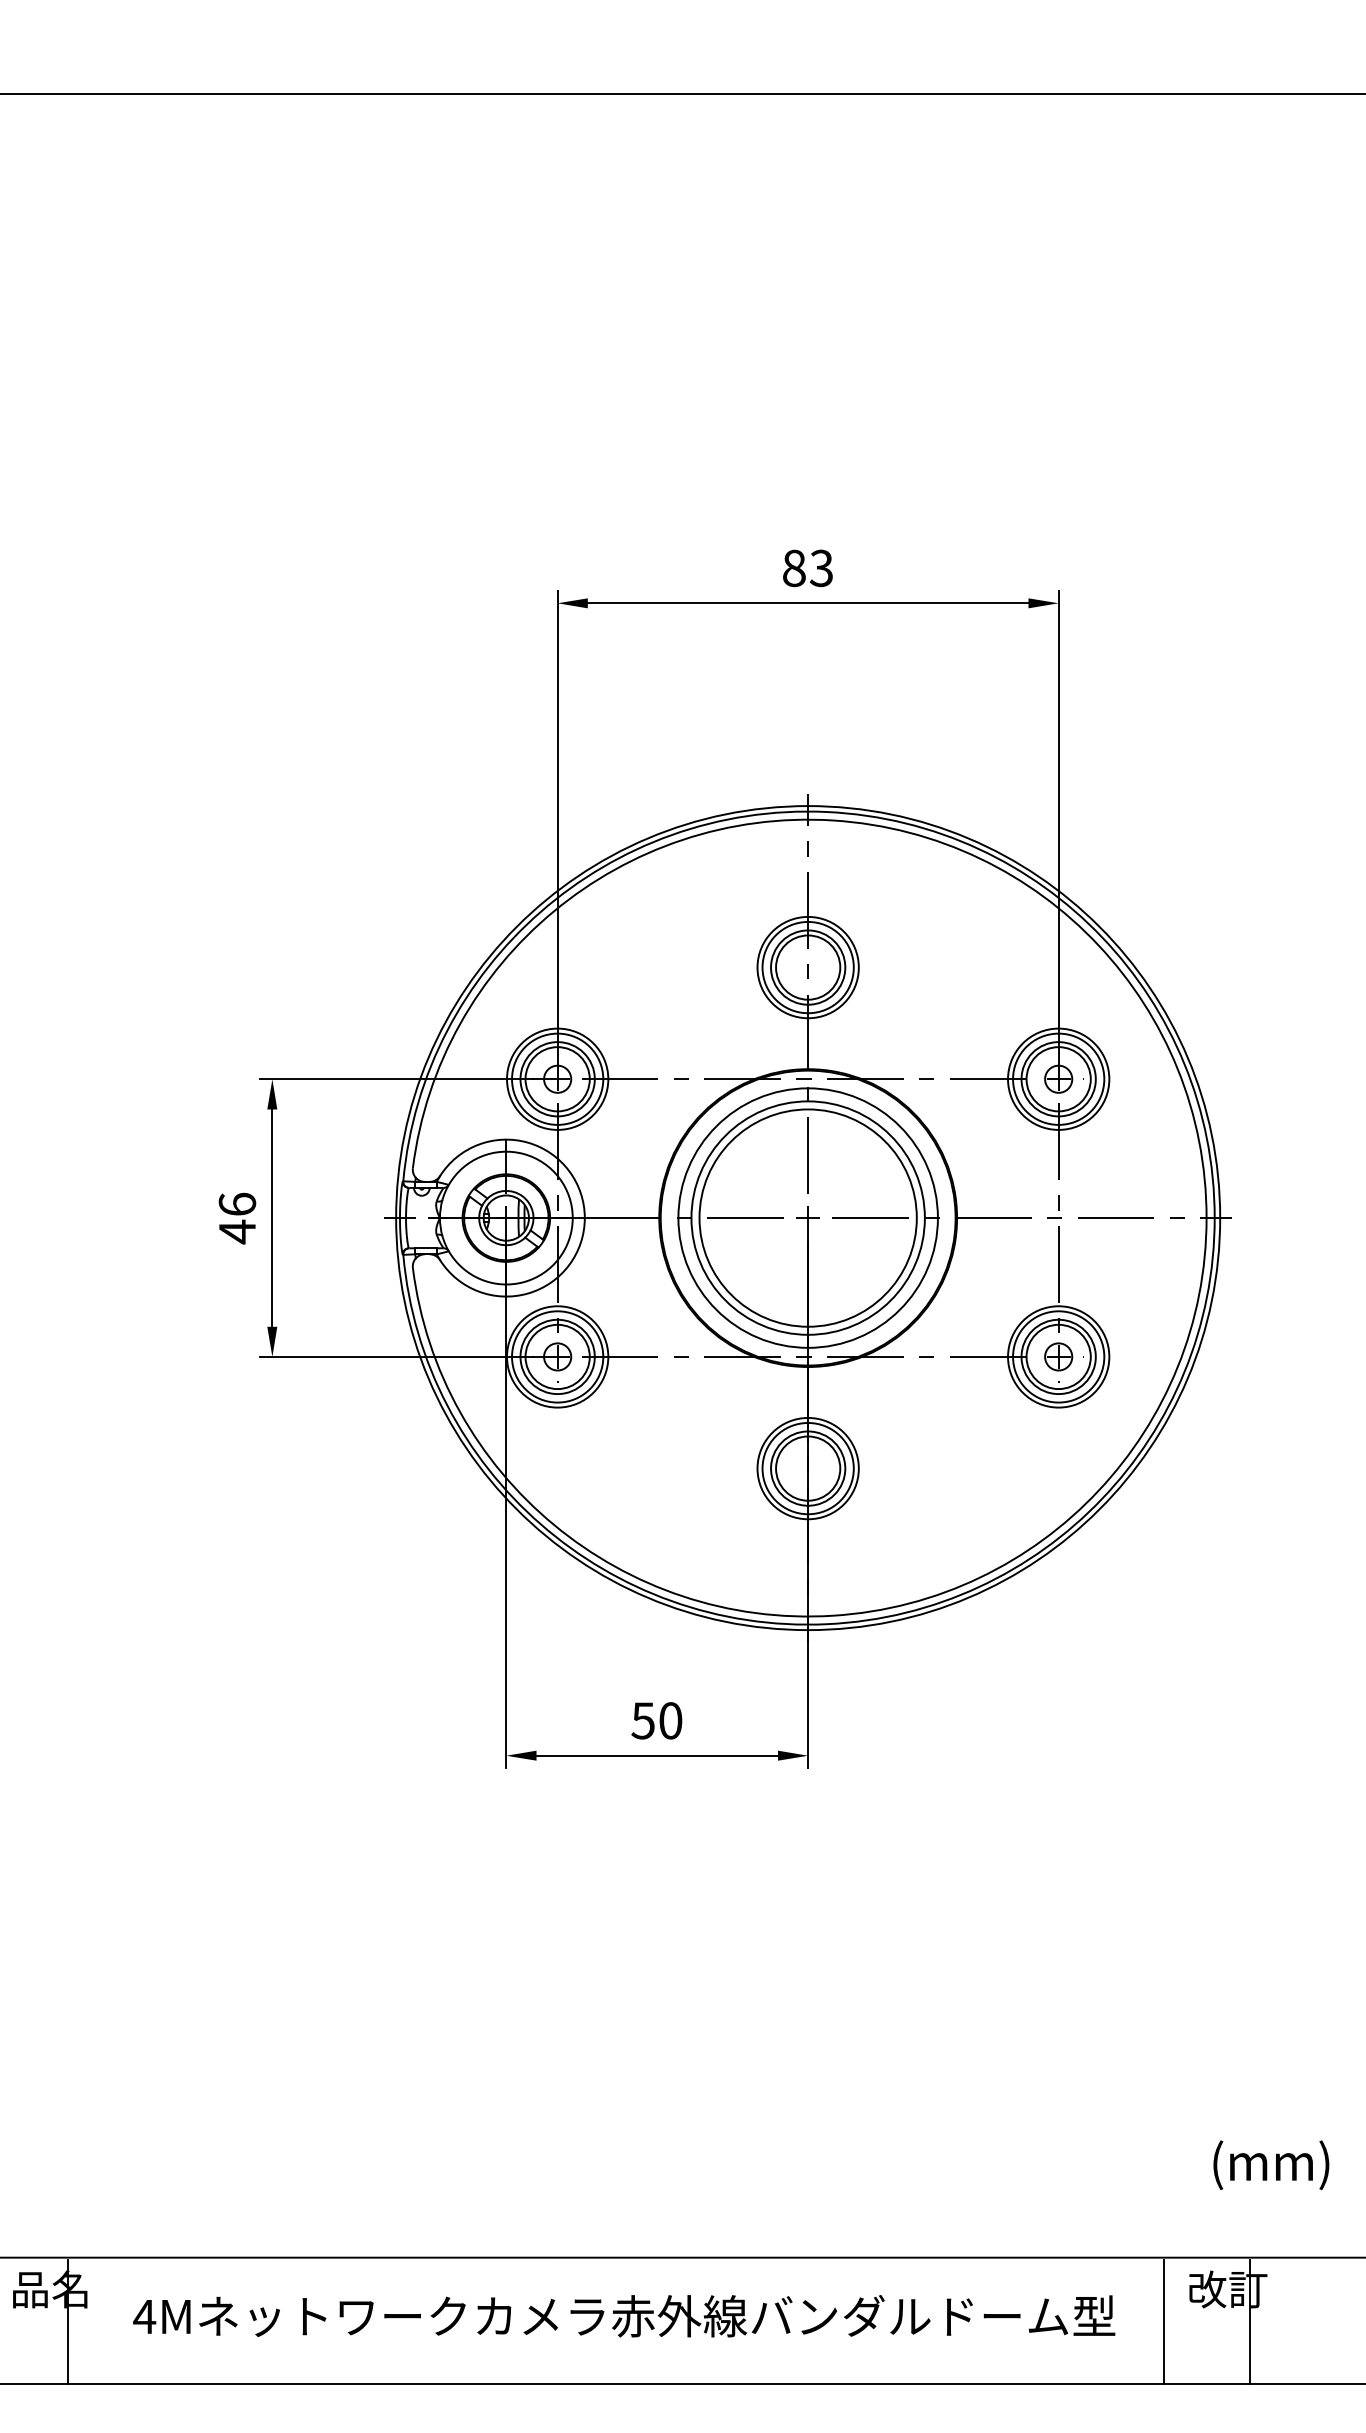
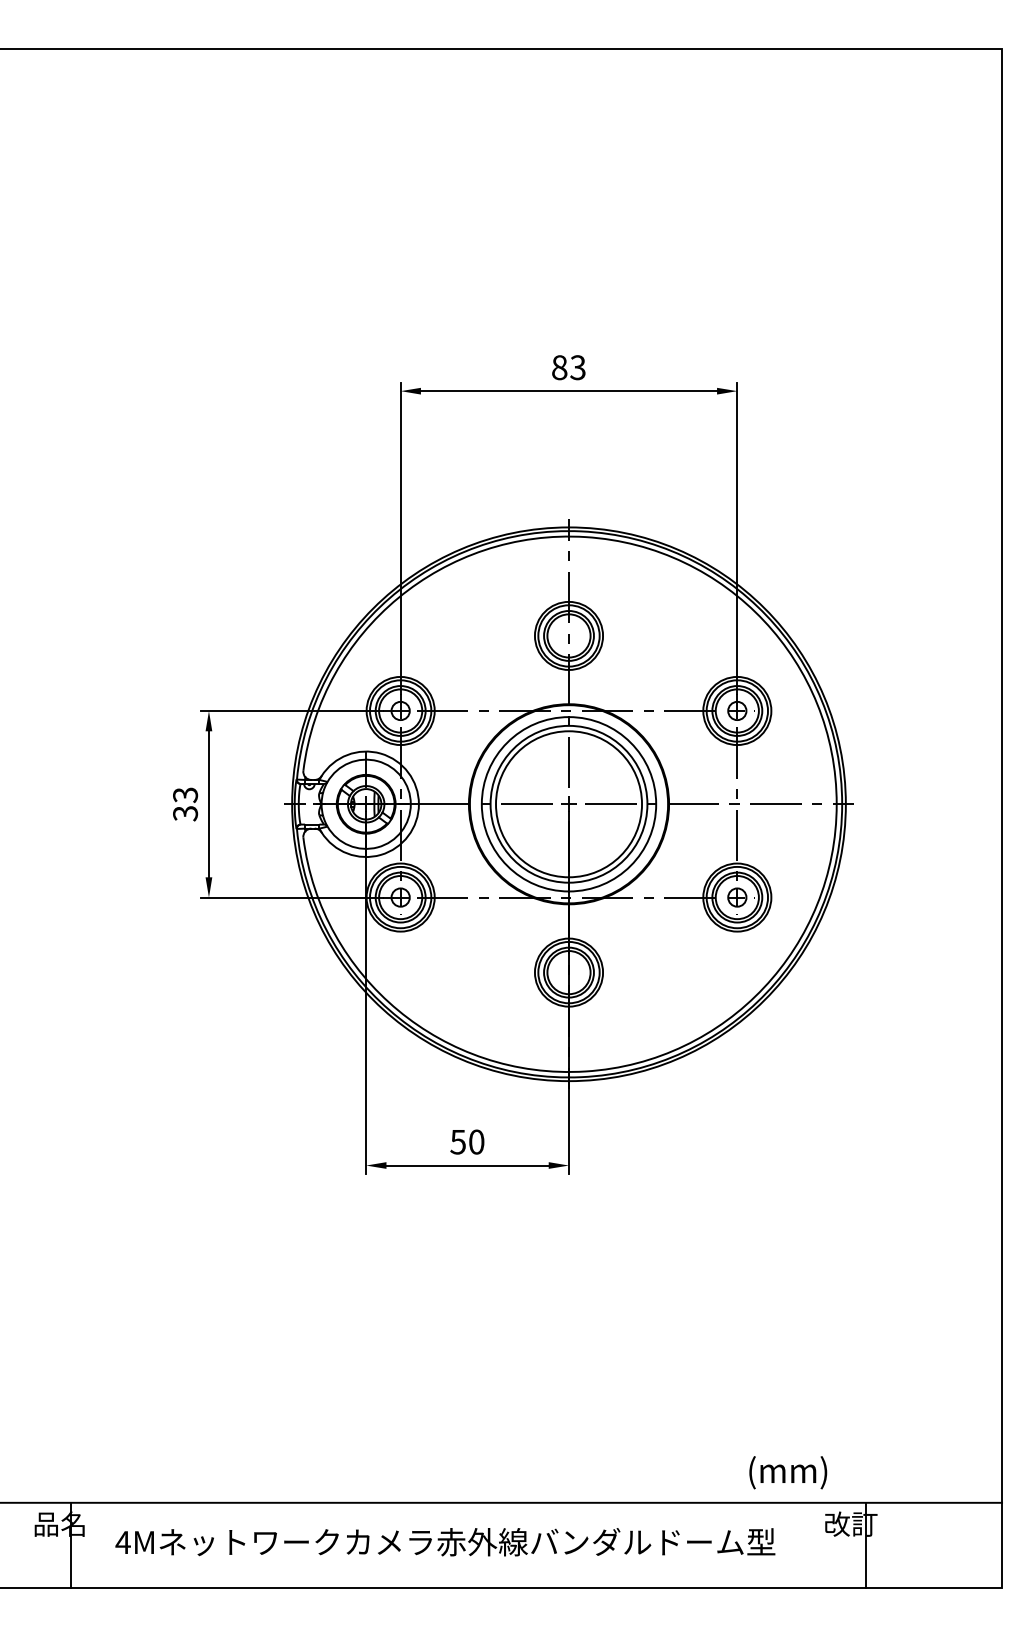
text: (237, 1218) -> (185, 804), 46 -> 33
text: (1271, 2164) -> (788, 1472), moved
line: (1163, 2321) -> (807, 1545), removed

